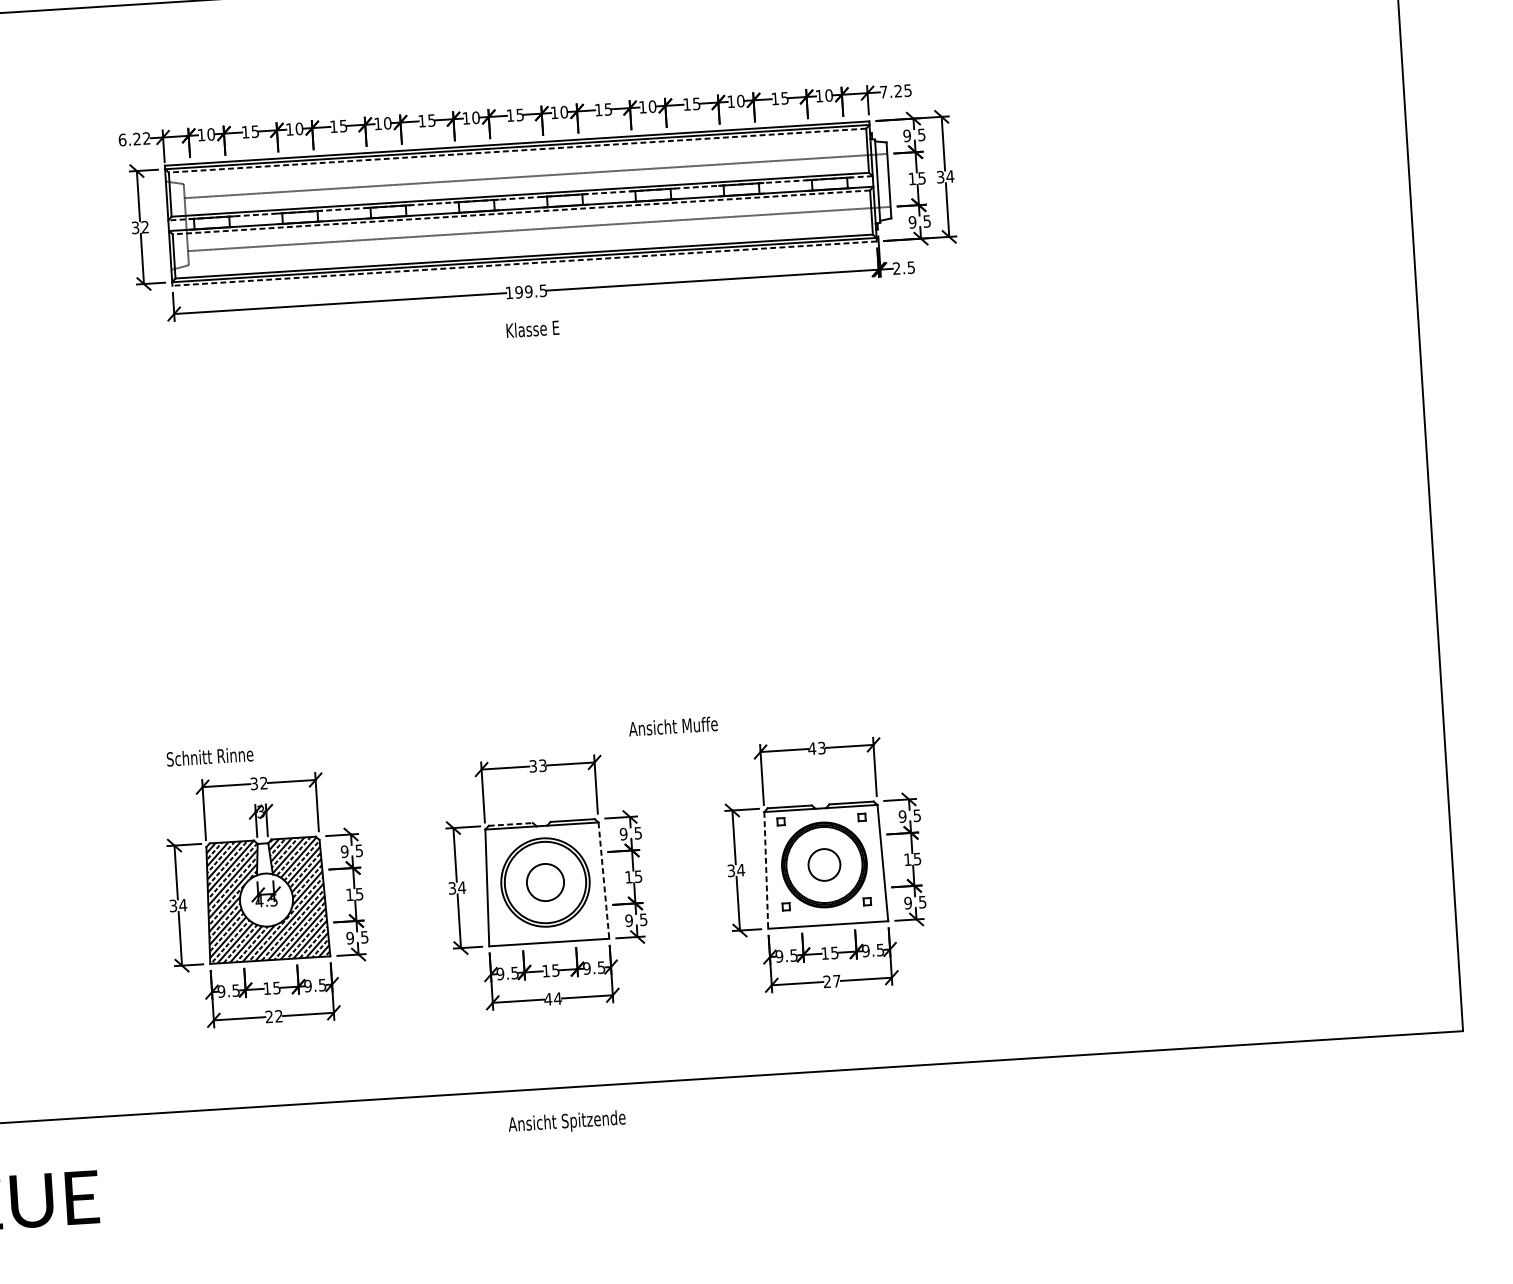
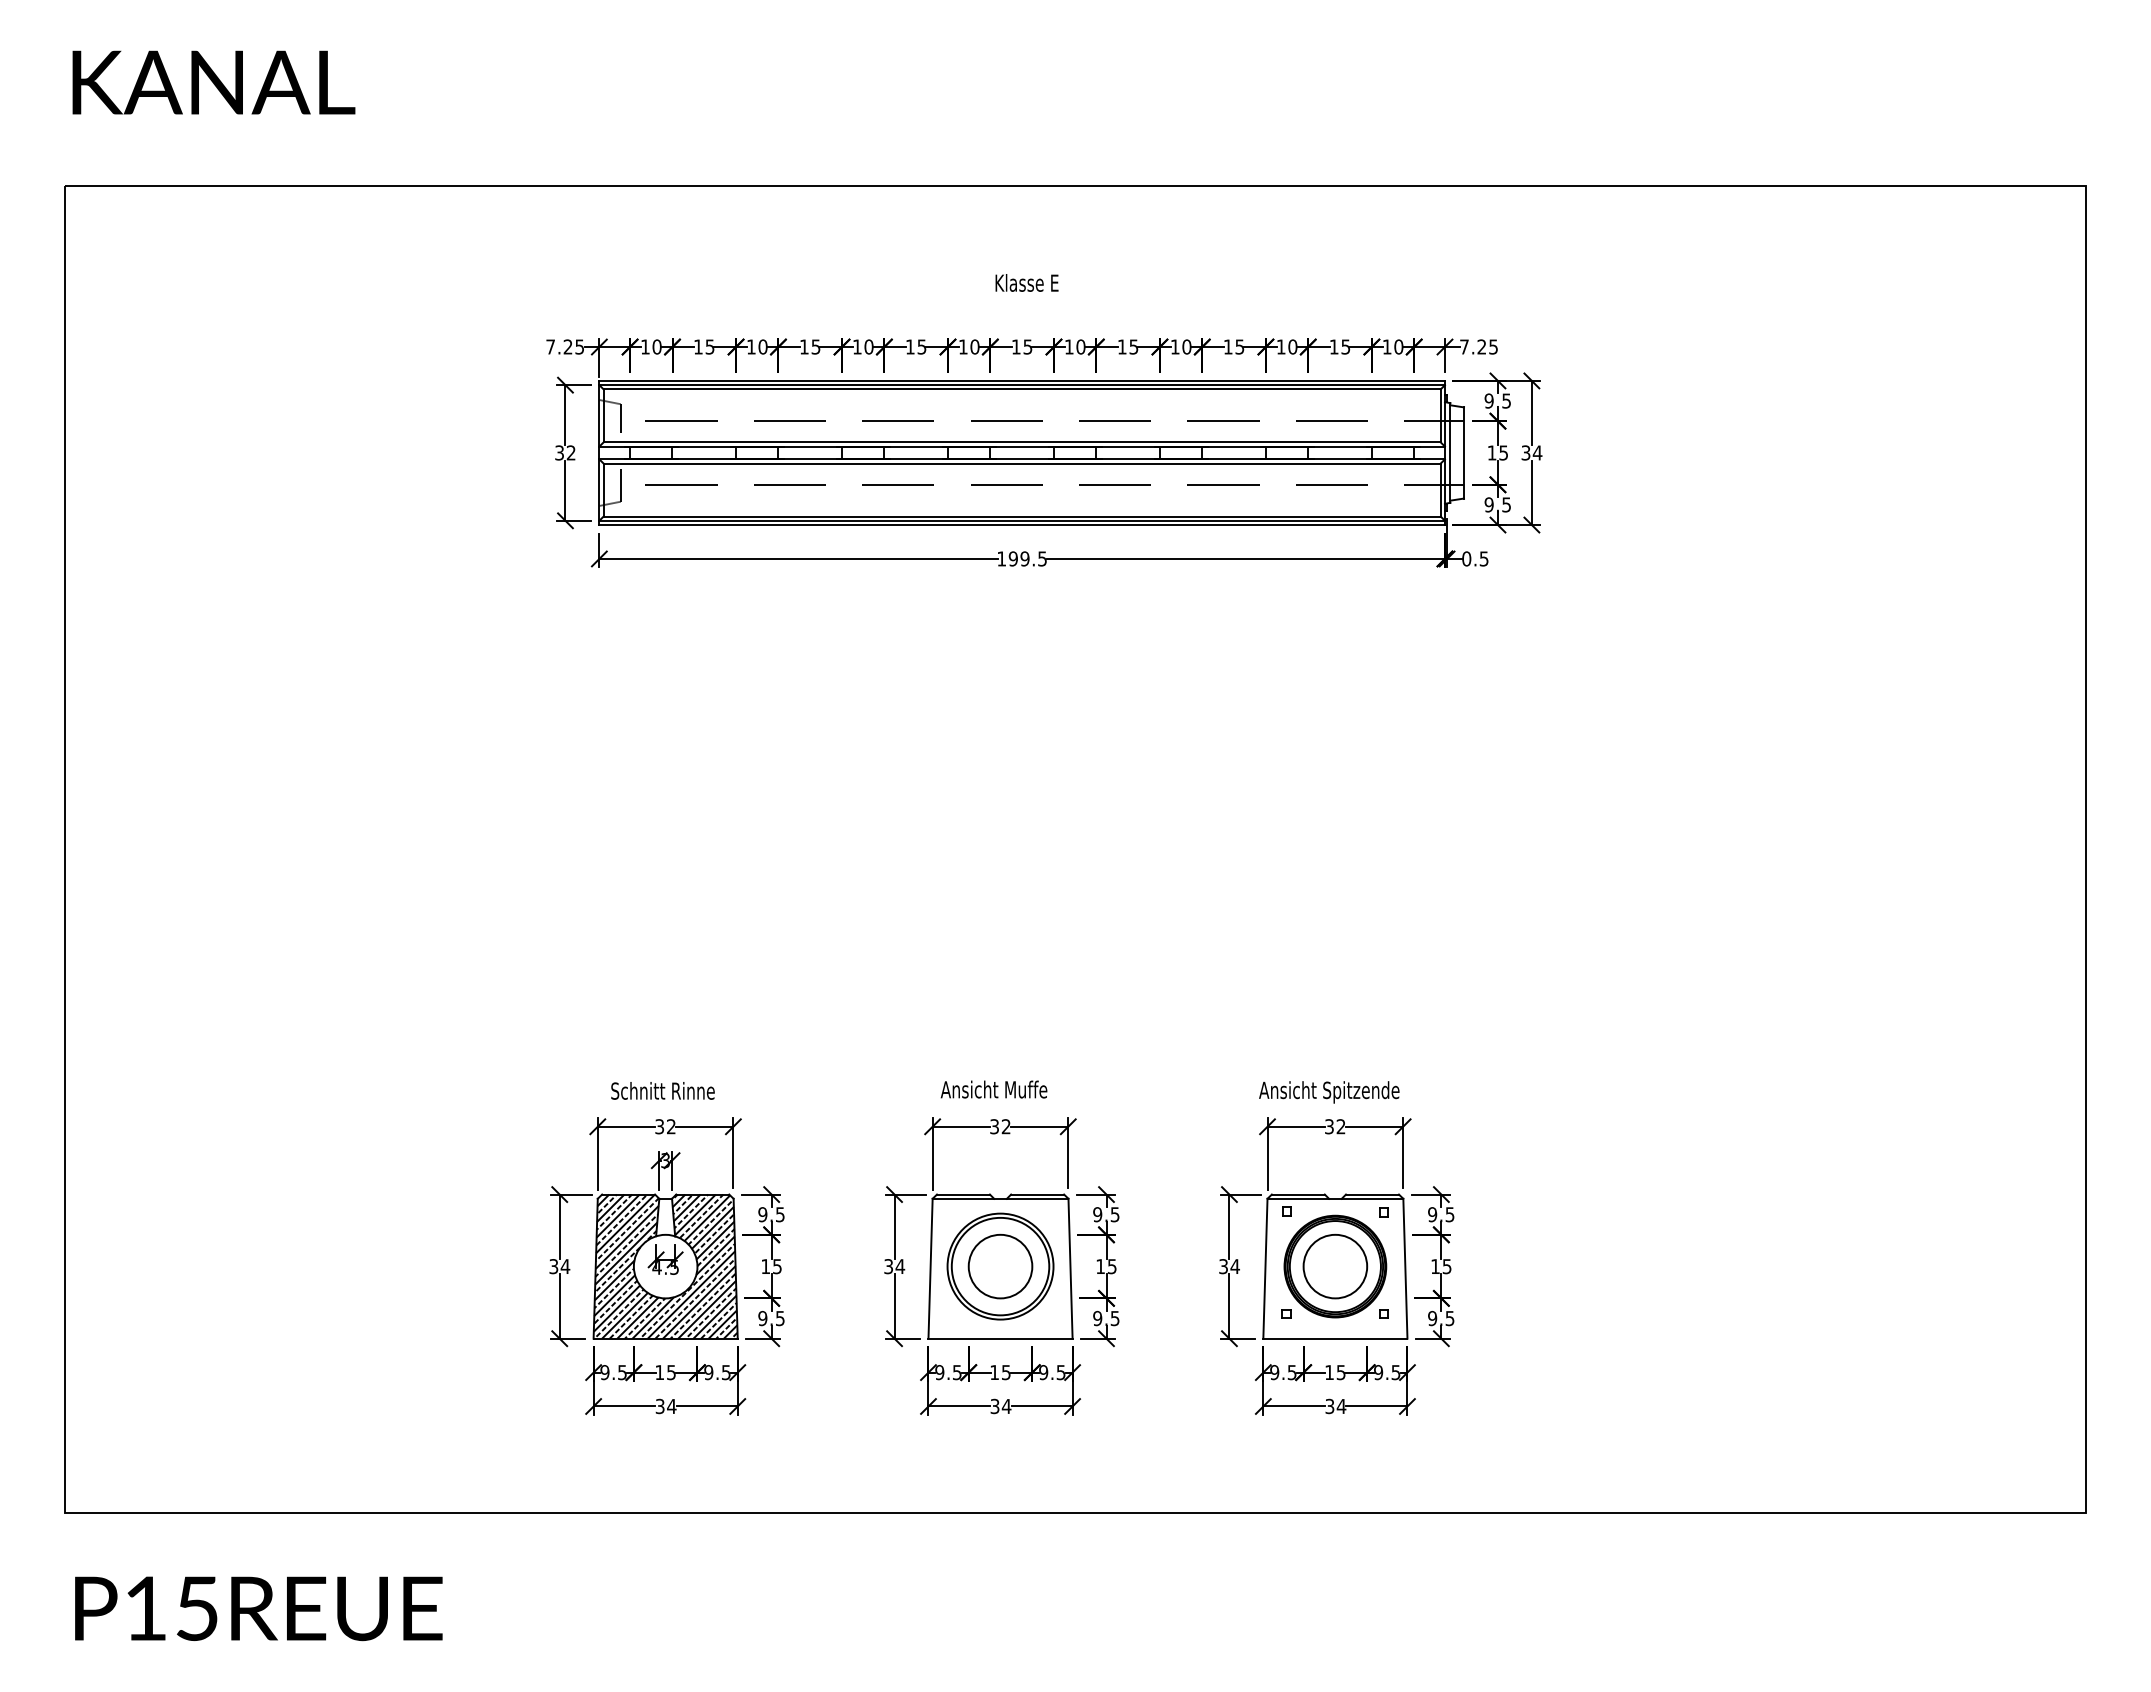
text: (134, 138) -> (564, 346), 6.22 -> 7.25
line: (517, 150) -> (1022, 389), dashed -> solid
line: (520, 198) -> (1022, 446), dashed -> solid
line: (521, 212) -> (1022, 463), dashed -> solid
line: (524, 263) -> (1022, 525), dashed -> solid
text: (896, 268) -> (1466, 558), 2.5 -> 0.5
text: (532, 328) -> (1026, 282), moved
text: (672, 726) -> (993, 1089), moved
text: (816, 748) -> (1334, 1126), 43 -> 32
text: (209, 756) -> (662, 1090), moved
text: (543, 765) -> (1006, 1126), 33 -> 32
line: (510, 824) -> (963, 1194), dashed -> solid
circle: (824, 864) -> (1335, 1266), size x1.67
line: (766, 870) -> (1265, 1268), dashed -> solid
line: (603, 880) -> (1070, 1268), dashed -> solid
circle: (545, 882) -> (1000, 1266), size x1.43
text: (831, 981) -> (1335, 1406), 27 -> 34
text: (547, 999) -> (994, 1406), 44 -> 34
text: (273, 1016) -> (665, 1406), 22 -> 34
text: (567, 1122) -> (1329, 1092), moved

